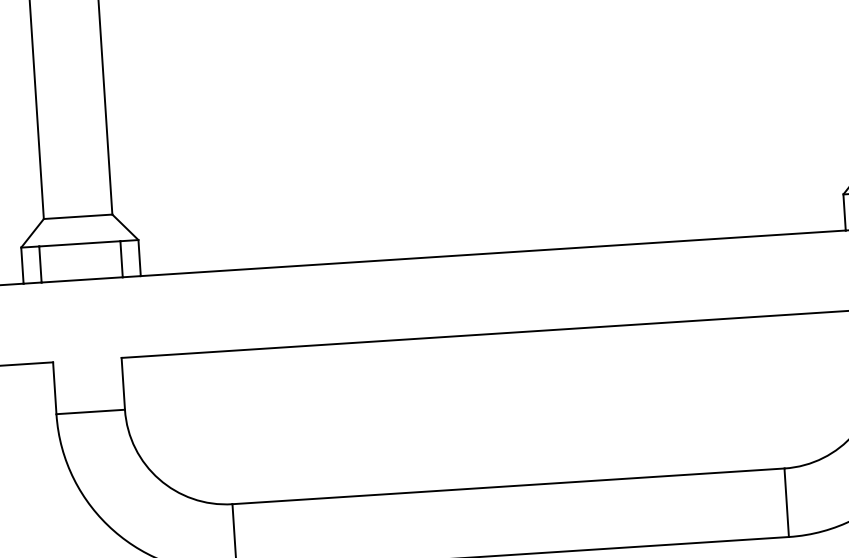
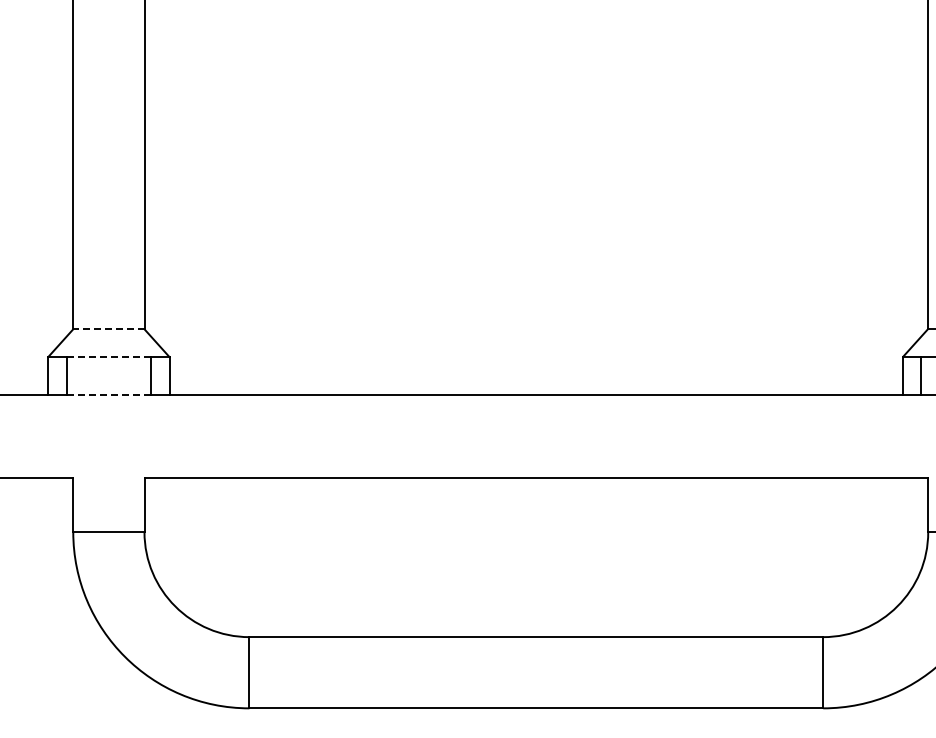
line: (77, 217) -> (108, 329), solid -> dashed
line: (79, 243) -> (108, 357), solid -> dashed
line: (81, 279) -> (108, 394), solid -> dashed

